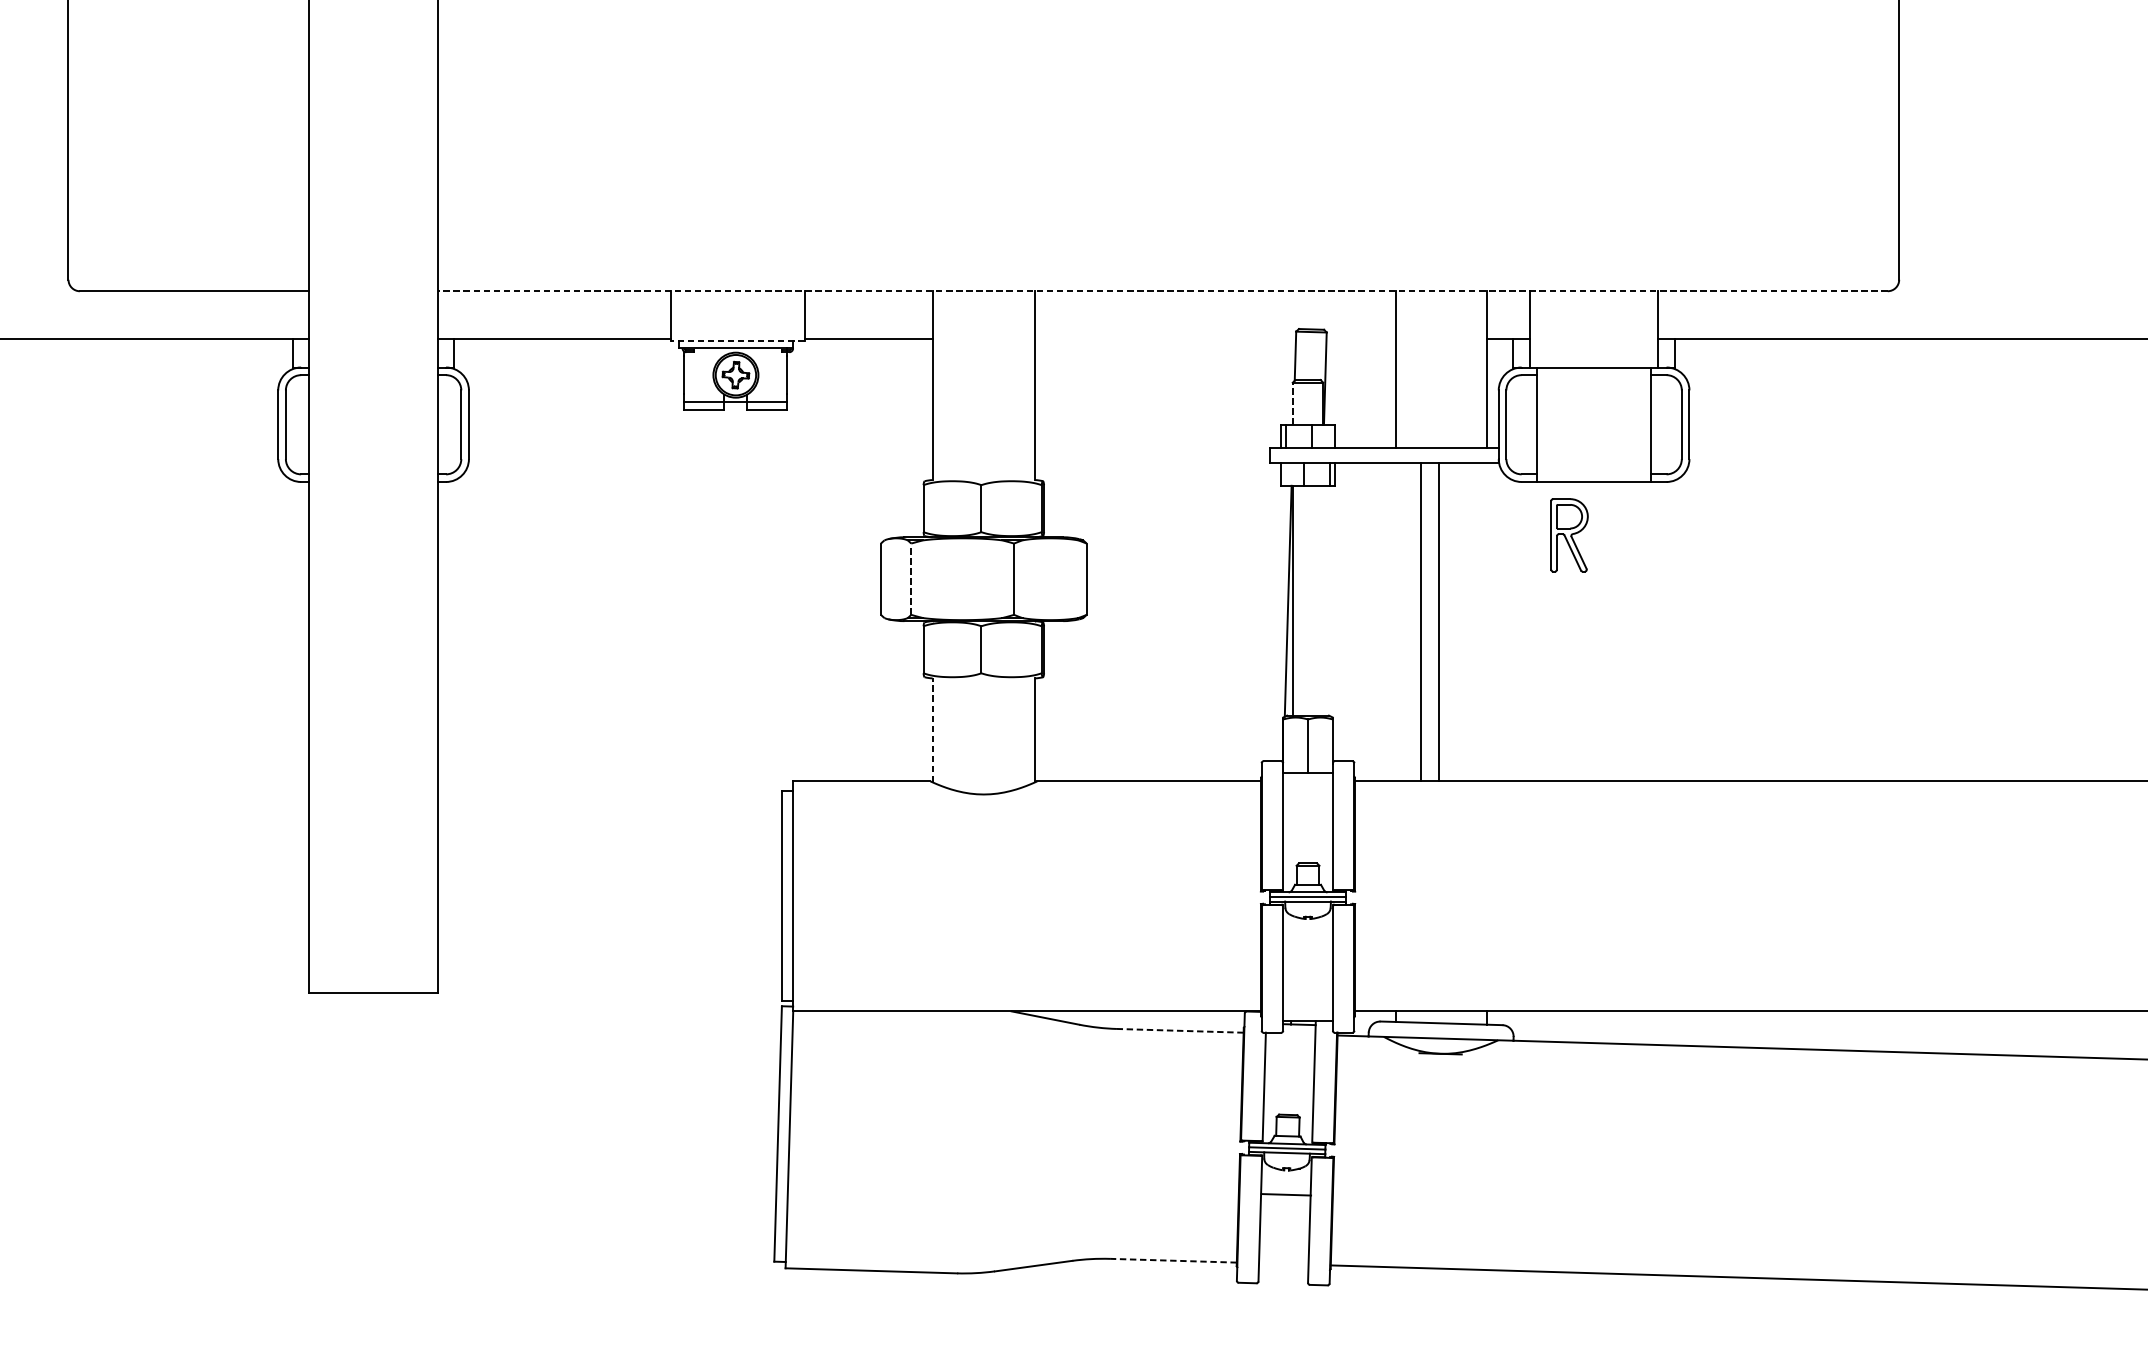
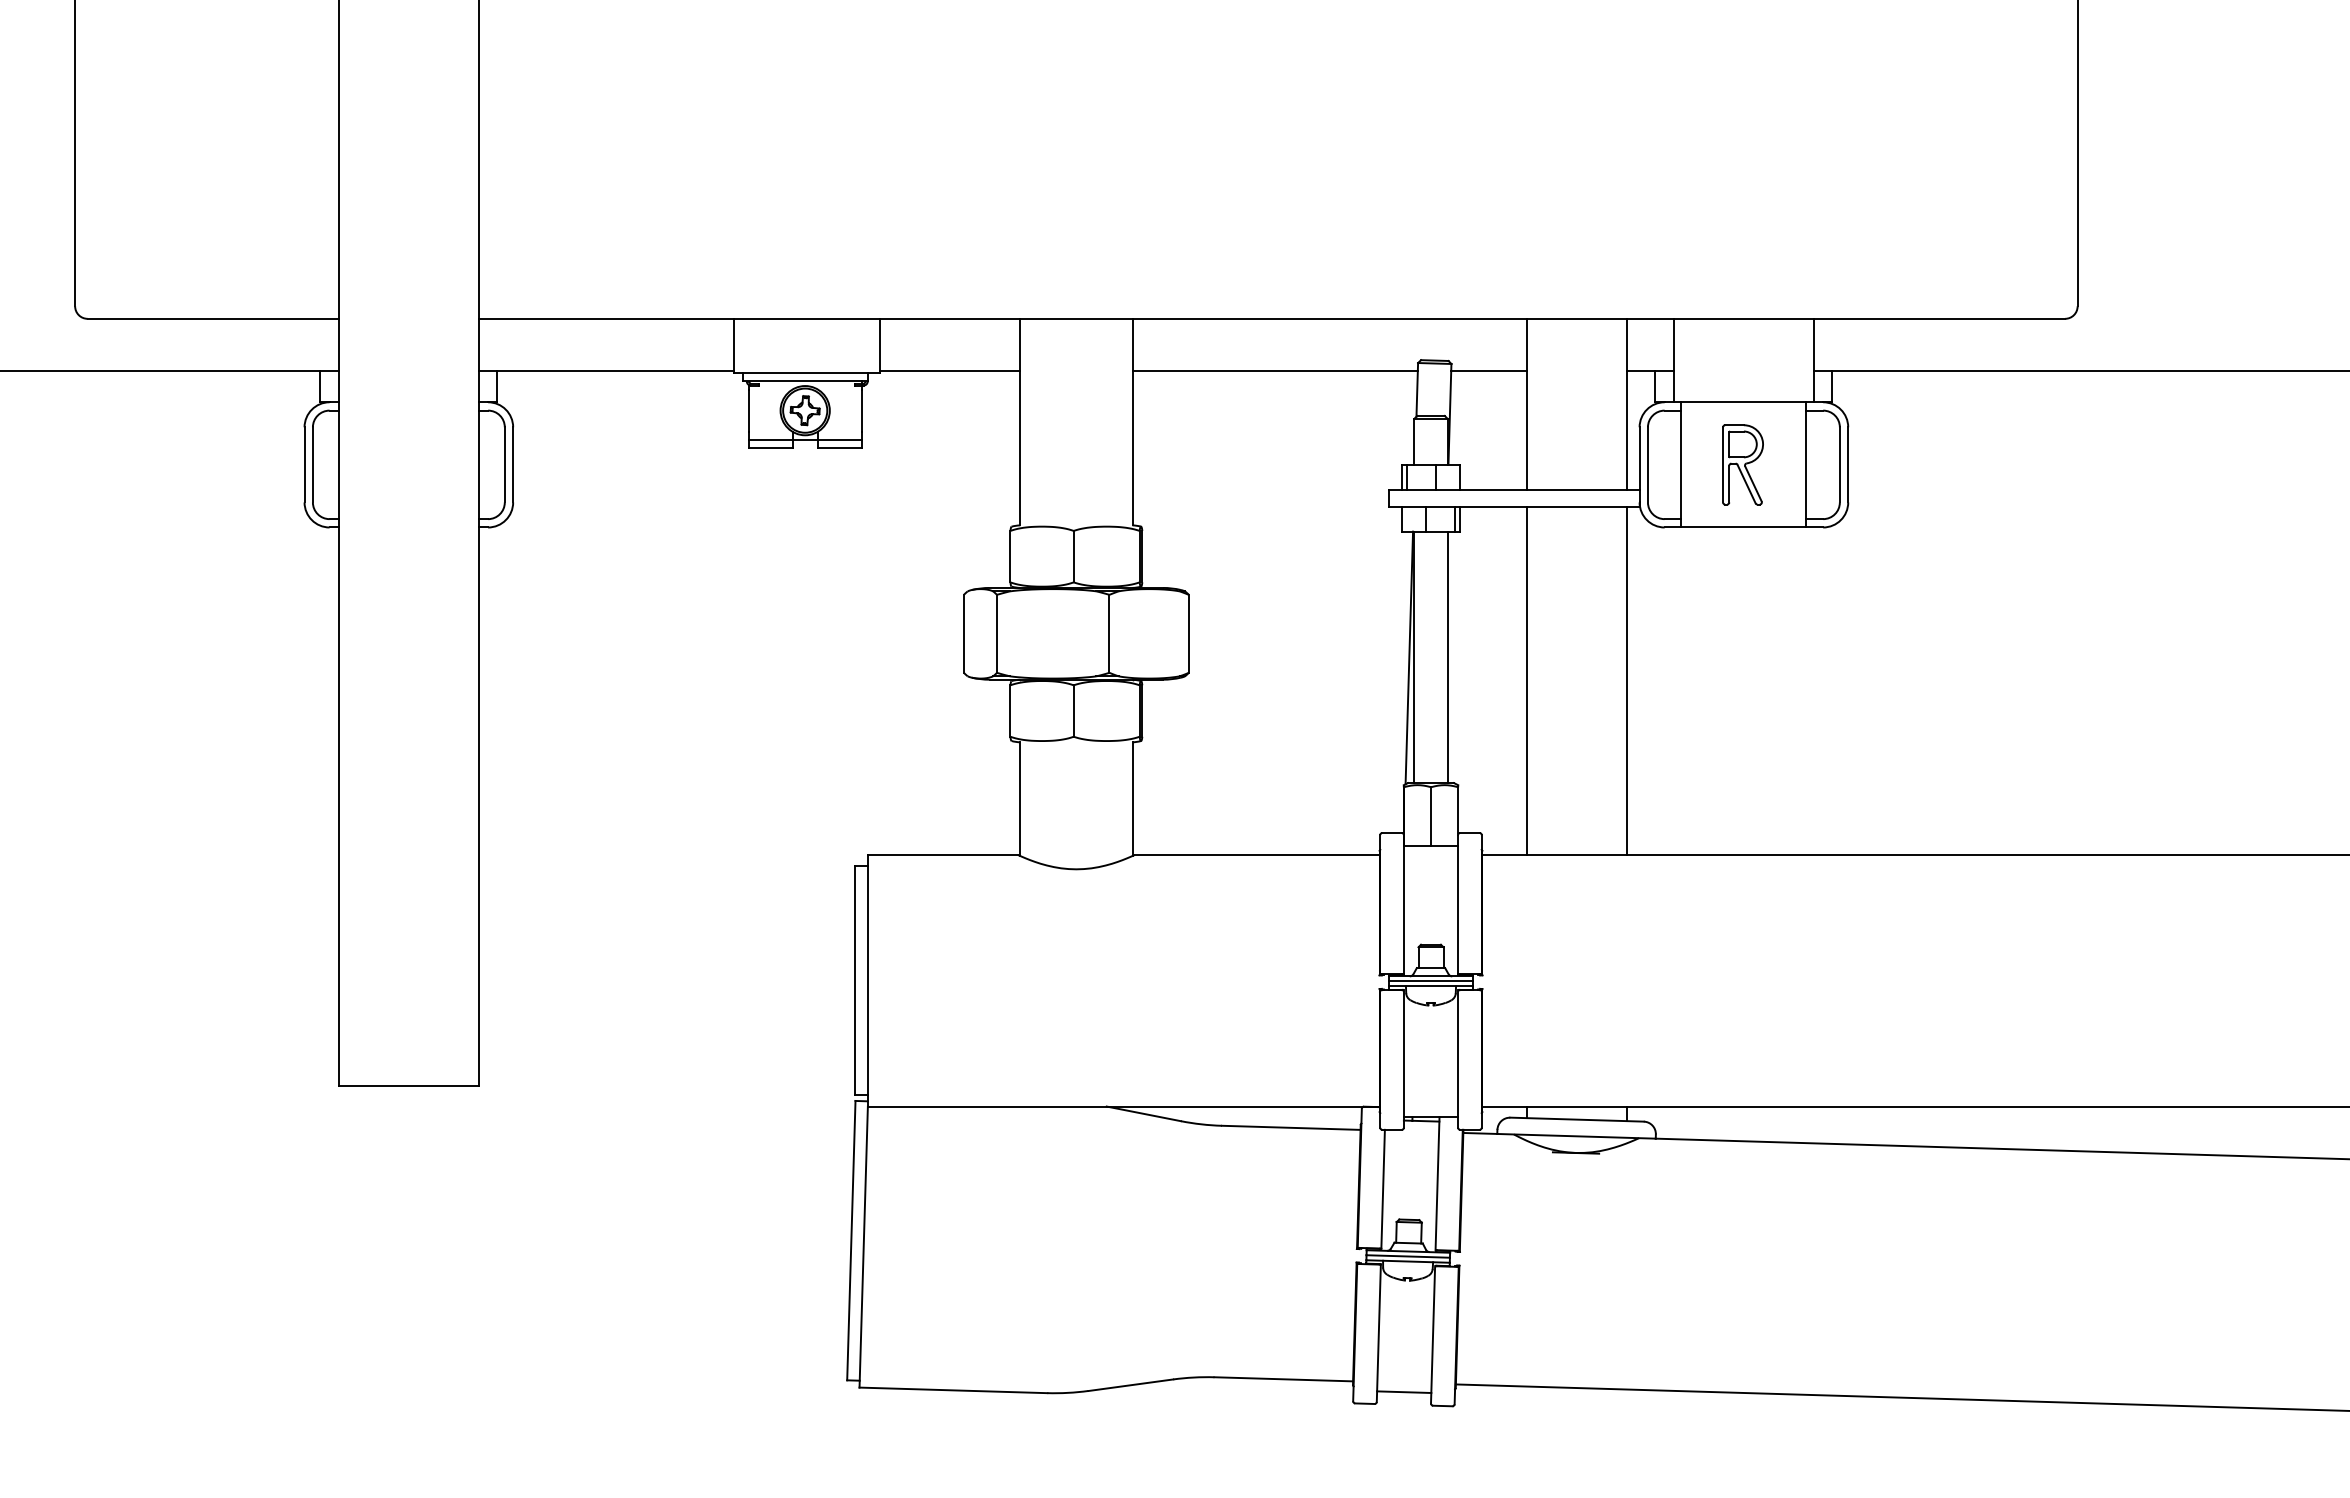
line: (1163, 290) -> (1272, 318), dashed -> solid
line: (1164, 339) -> (1274, 371), added
line: (1360, 339) -> (1488, 371), added
line: (737, 341) -> (806, 373), dashed -> solid
line: (1292, 403) -> (1414, 441), dashed -> solid
part: (1569, 535) -> (1742, 464), moved
line: (911, 578) -> (997, 633), dashed -> solid
line: (1323, 600) -> (1447, 657), added
line: (1421, 621) -> (1627, 680), moved
line: (1438, 621) -> (1526, 680), moved
line: (932, 730) -> (1020, 799), dashed -> solid
line: (1179, 1030) -> (1290, 1127), dashed -> solid
line: (1286, 1194) -> (1404, 1391), moved
line: (1173, 1260) -> (1283, 1379), dashed -> solid

